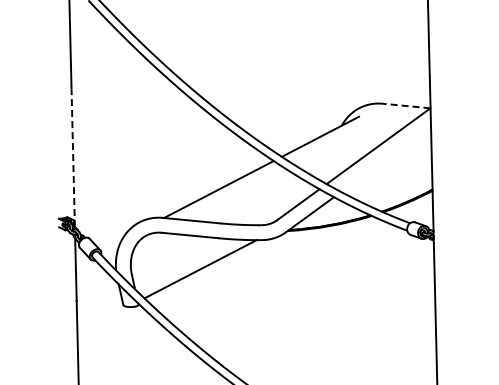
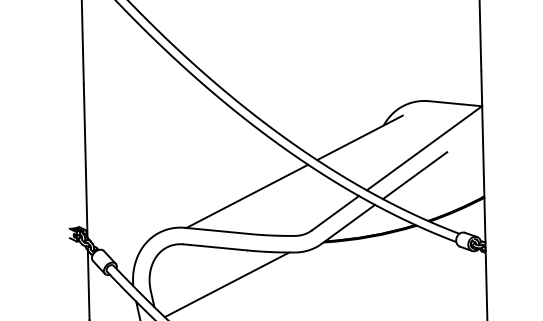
line: (406, 106) -> (455, 104), dashed -> solid
line: (73, 158) -> (86, 161), dashed -> solid
line: (370, 170) -> (415, 175), added

